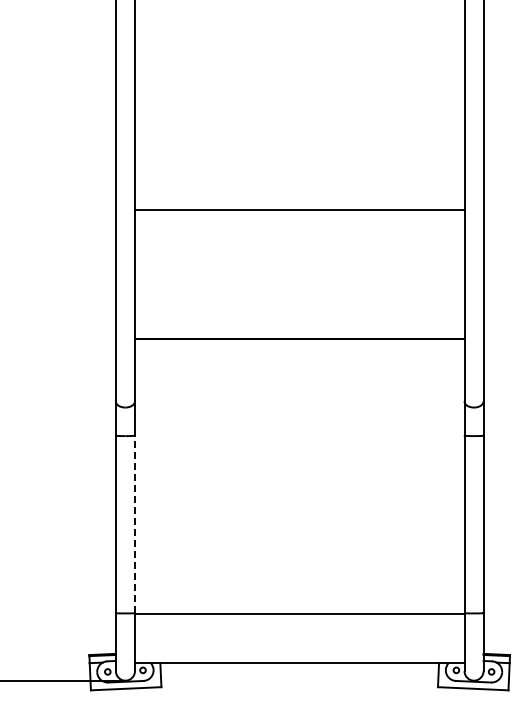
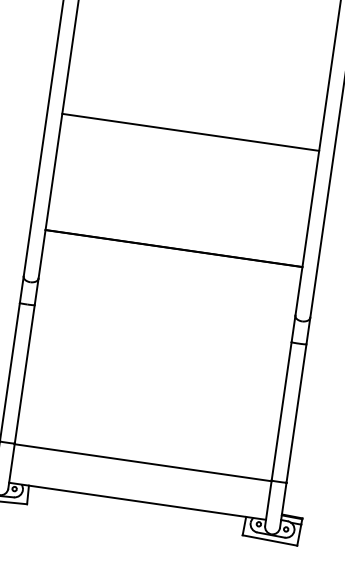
line: (299, 210) -> (190, 132), moved
line: (134, 524) -> (24, 374), dashed -> solid

